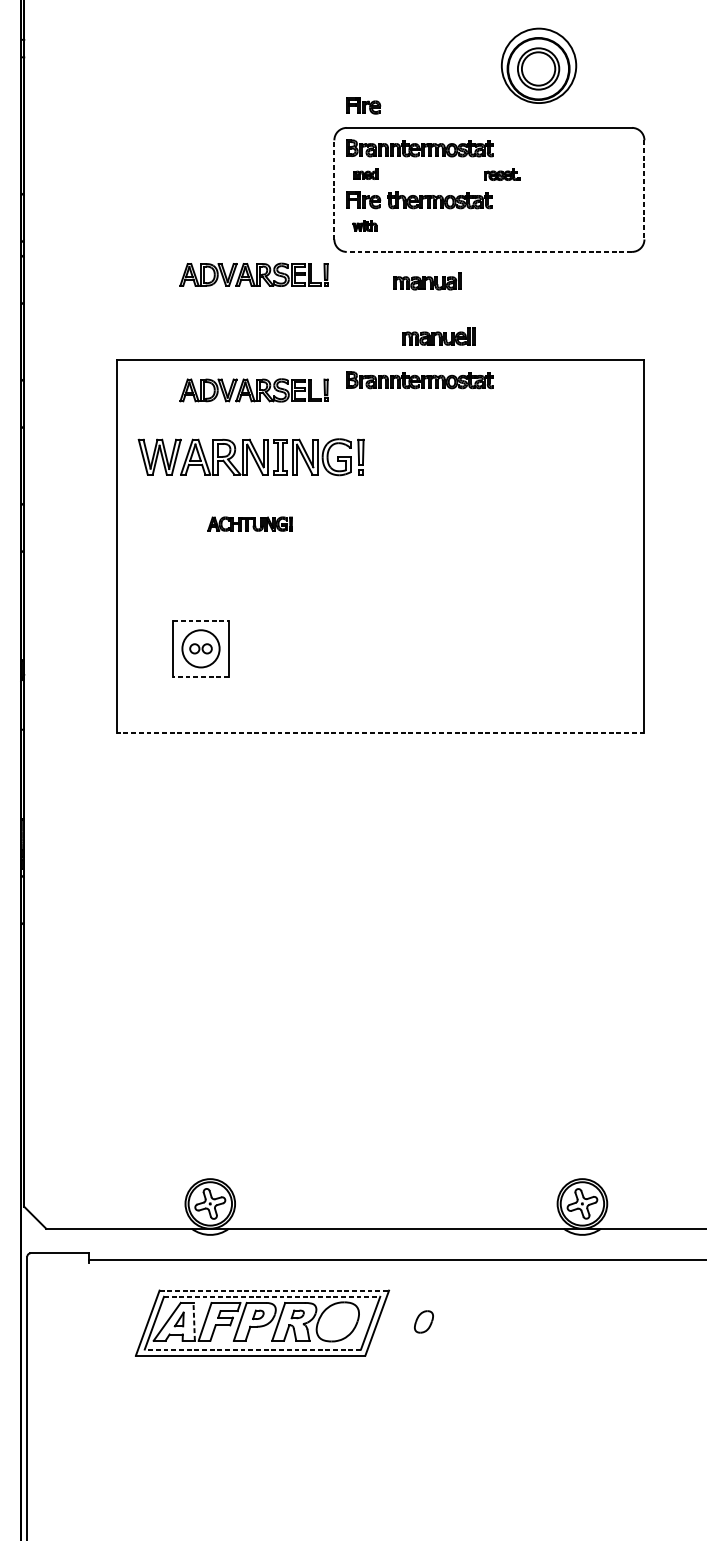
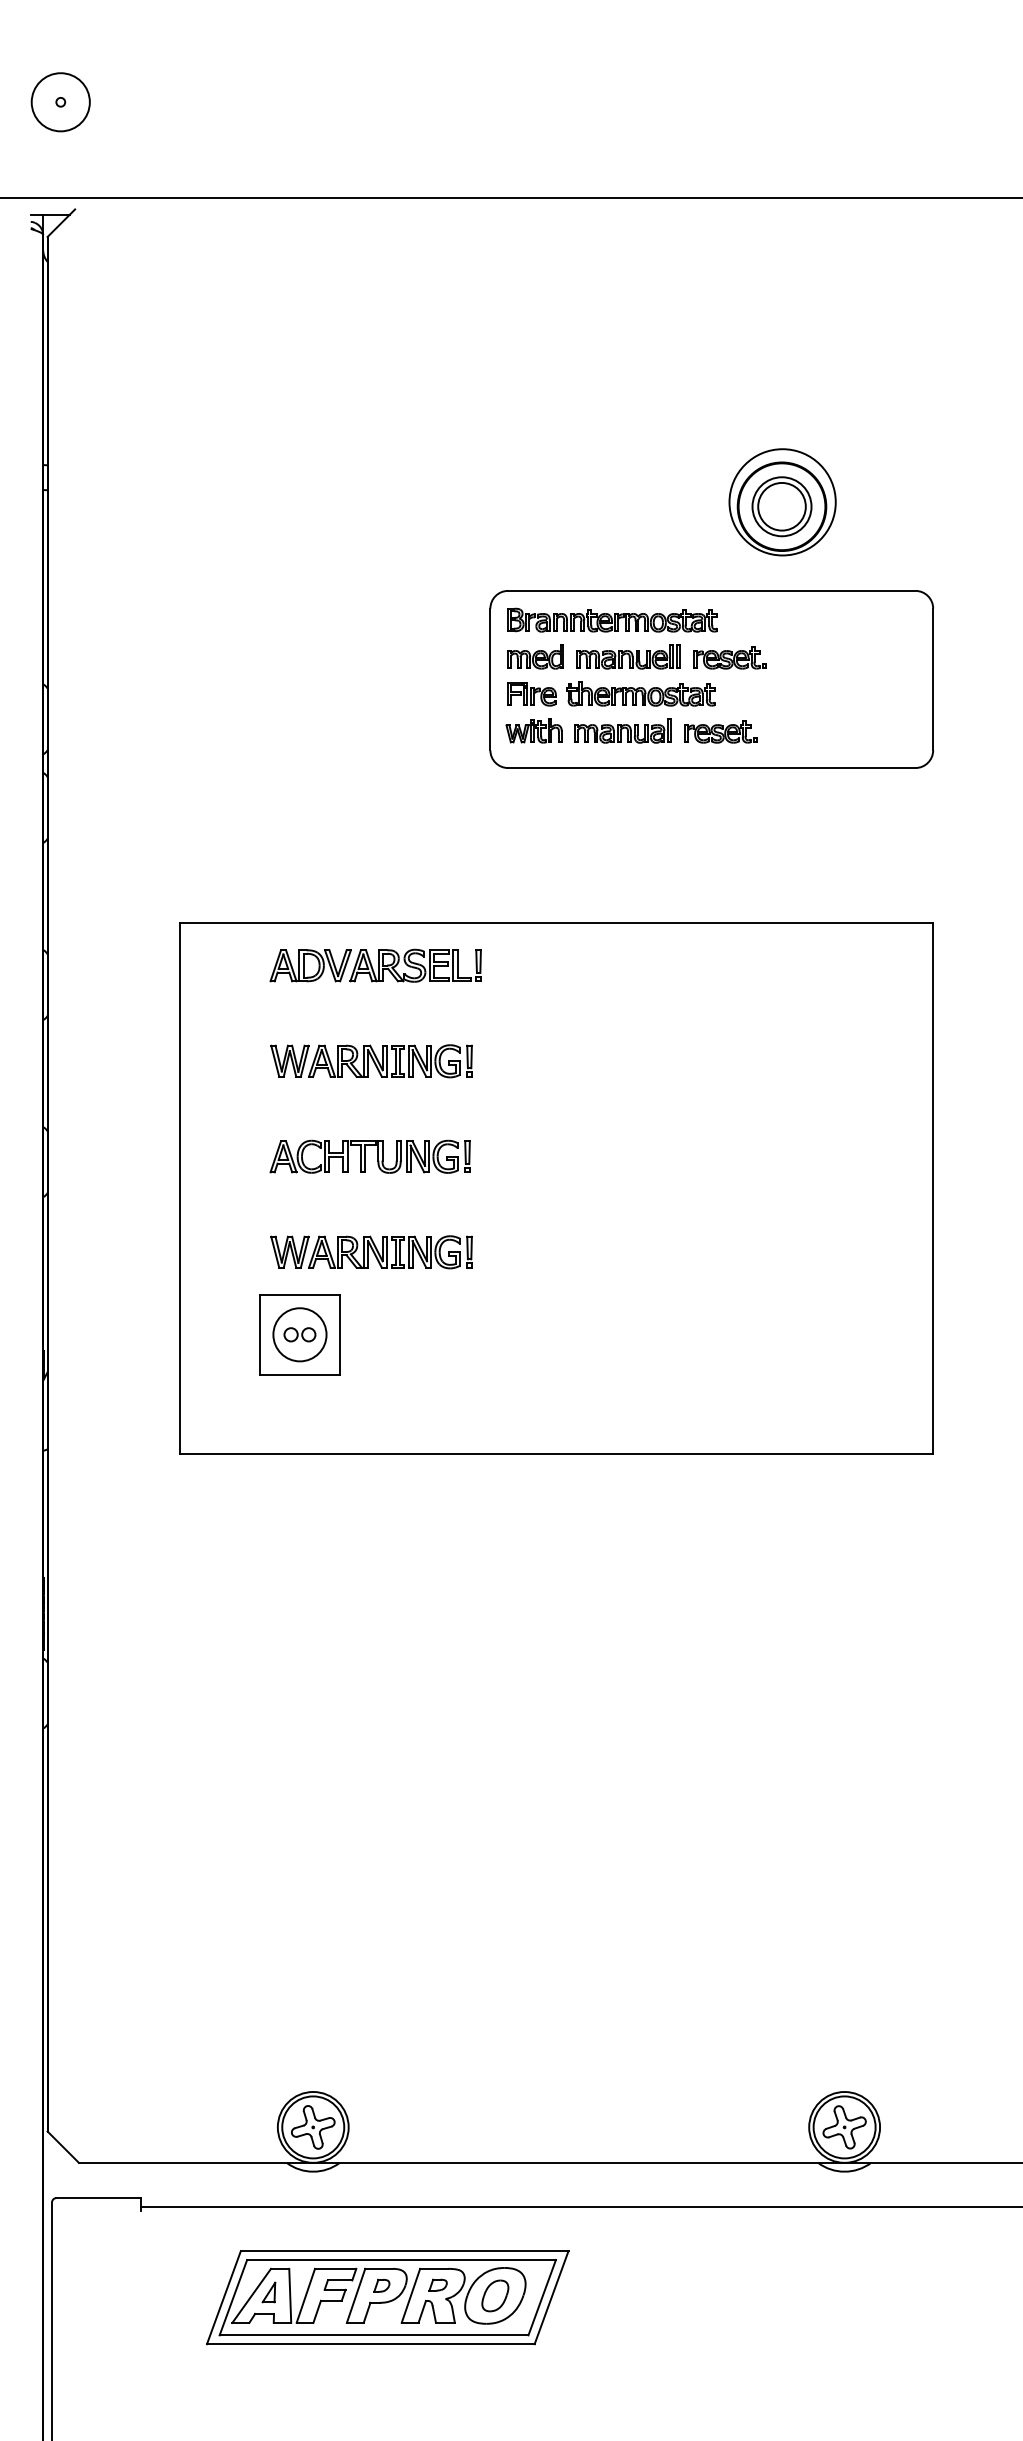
part: (363, 105) -> (531, 559), removed
part: (365, 173) -> (535, 656), size x1.67
part: (501, 174) -> (729, 657), size x1.43
line: (334, 189) -> (490, 679), dashed -> solid
line: (644, 189) -> (933, 679), dashed -> solid
part: (364, 225) -> (533, 730), size x1.67
part: (495, 226) -> (720, 731), added
line: (489, 252) -> (711, 768), dashed -> solid
part: (253, 274) -> (375, 800), removed
part: (426, 280) -> (622, 730), moved
part: (438, 336) -> (628, 656), moved
part: (419, 379) -> (612, 950), removed
part: (251, 457) -> (371, 1061), size x0.62
part: (249, 523) -> (369, 1156), size x1.67
part: (251, 591) -> (371, 1252), added
line: (200, 620) -> (299, 1294), dashed -> solid
line: (200, 676) -> (299, 1374), dashed -> solid
line: (380, 732) -> (556, 1454), dashed -> solid
line: (274, 1290) -> (404, 2251), dashed -> solid
line: (272, 1297) -> (402, 2260), dashed -> solid
line: (194, 1321) -> (290, 2295), dashed -> solid
part: (424, 1321) -> (495, 2295), moved
line: (252, 1349) -> (373, 2335), dashed -> solid

